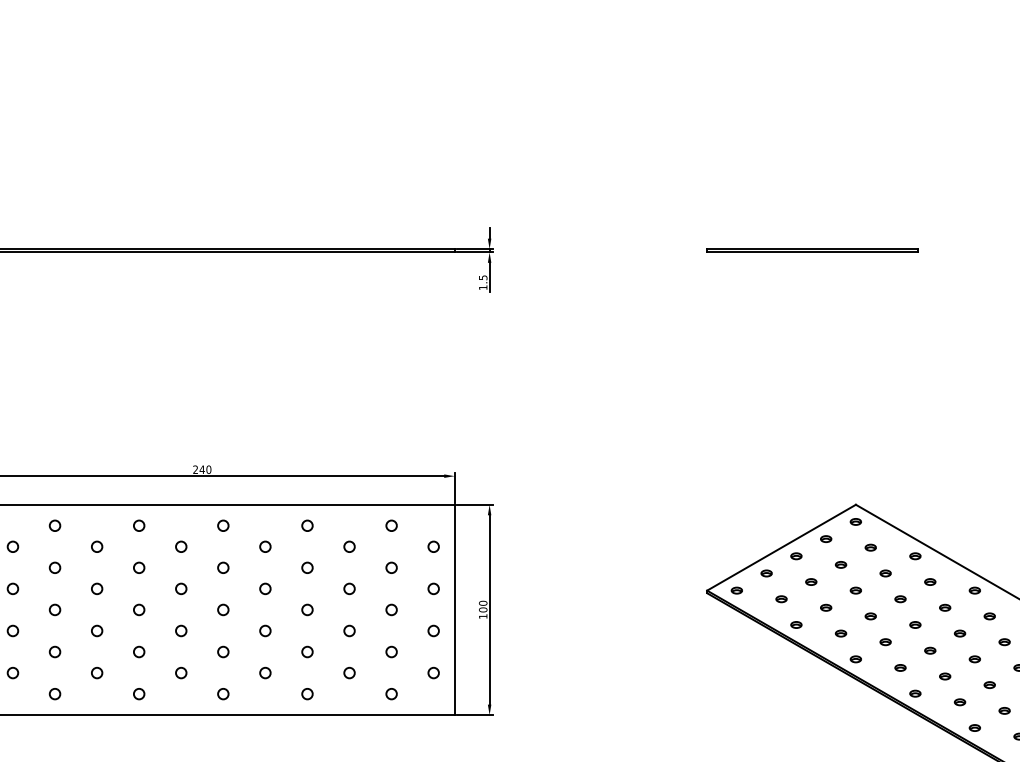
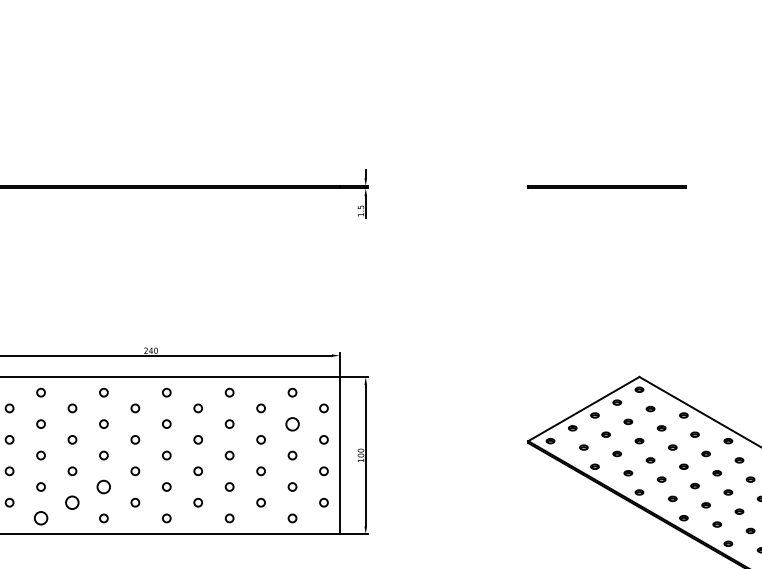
circle: (391, 567) -> (292, 423), size x1.6
circle: (139, 651) -> (104, 486), size x1.6
circle: (97, 672) -> (72, 502), size x1.6
circle: (54, 694) -> (40, 518), size x1.6

